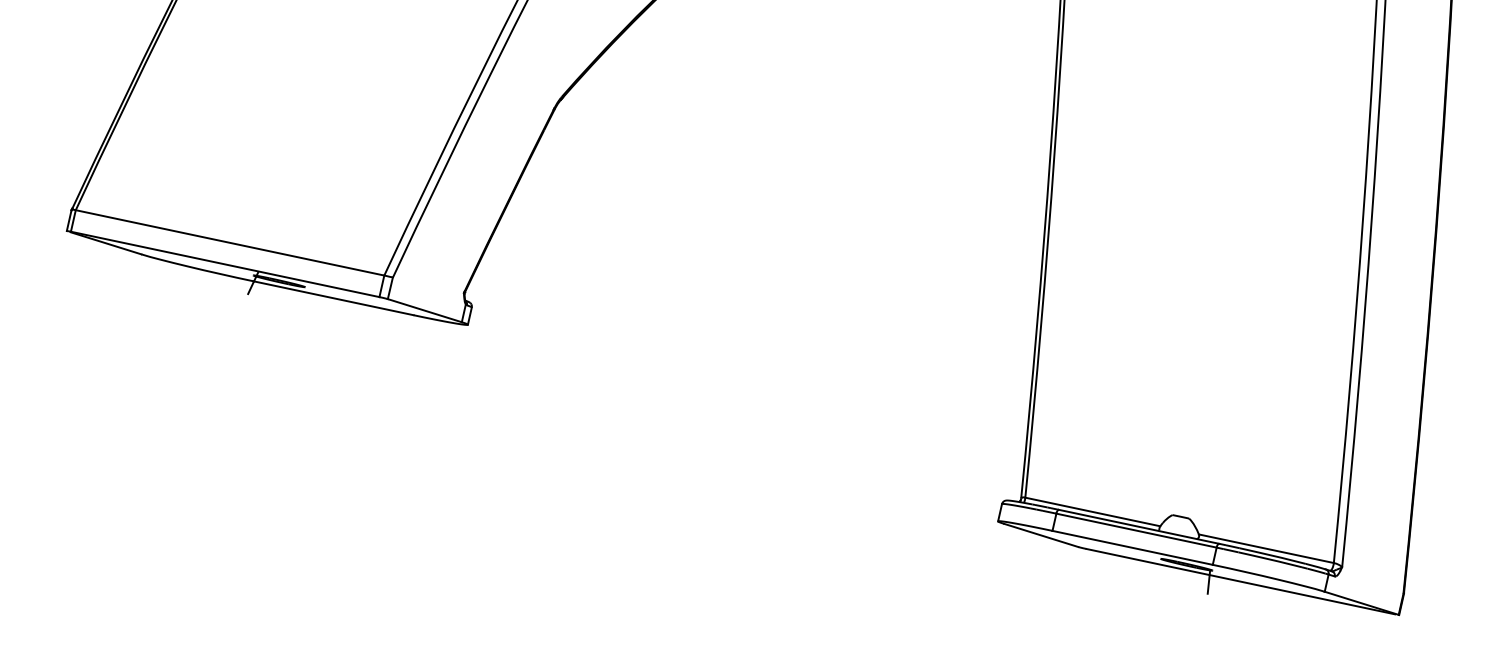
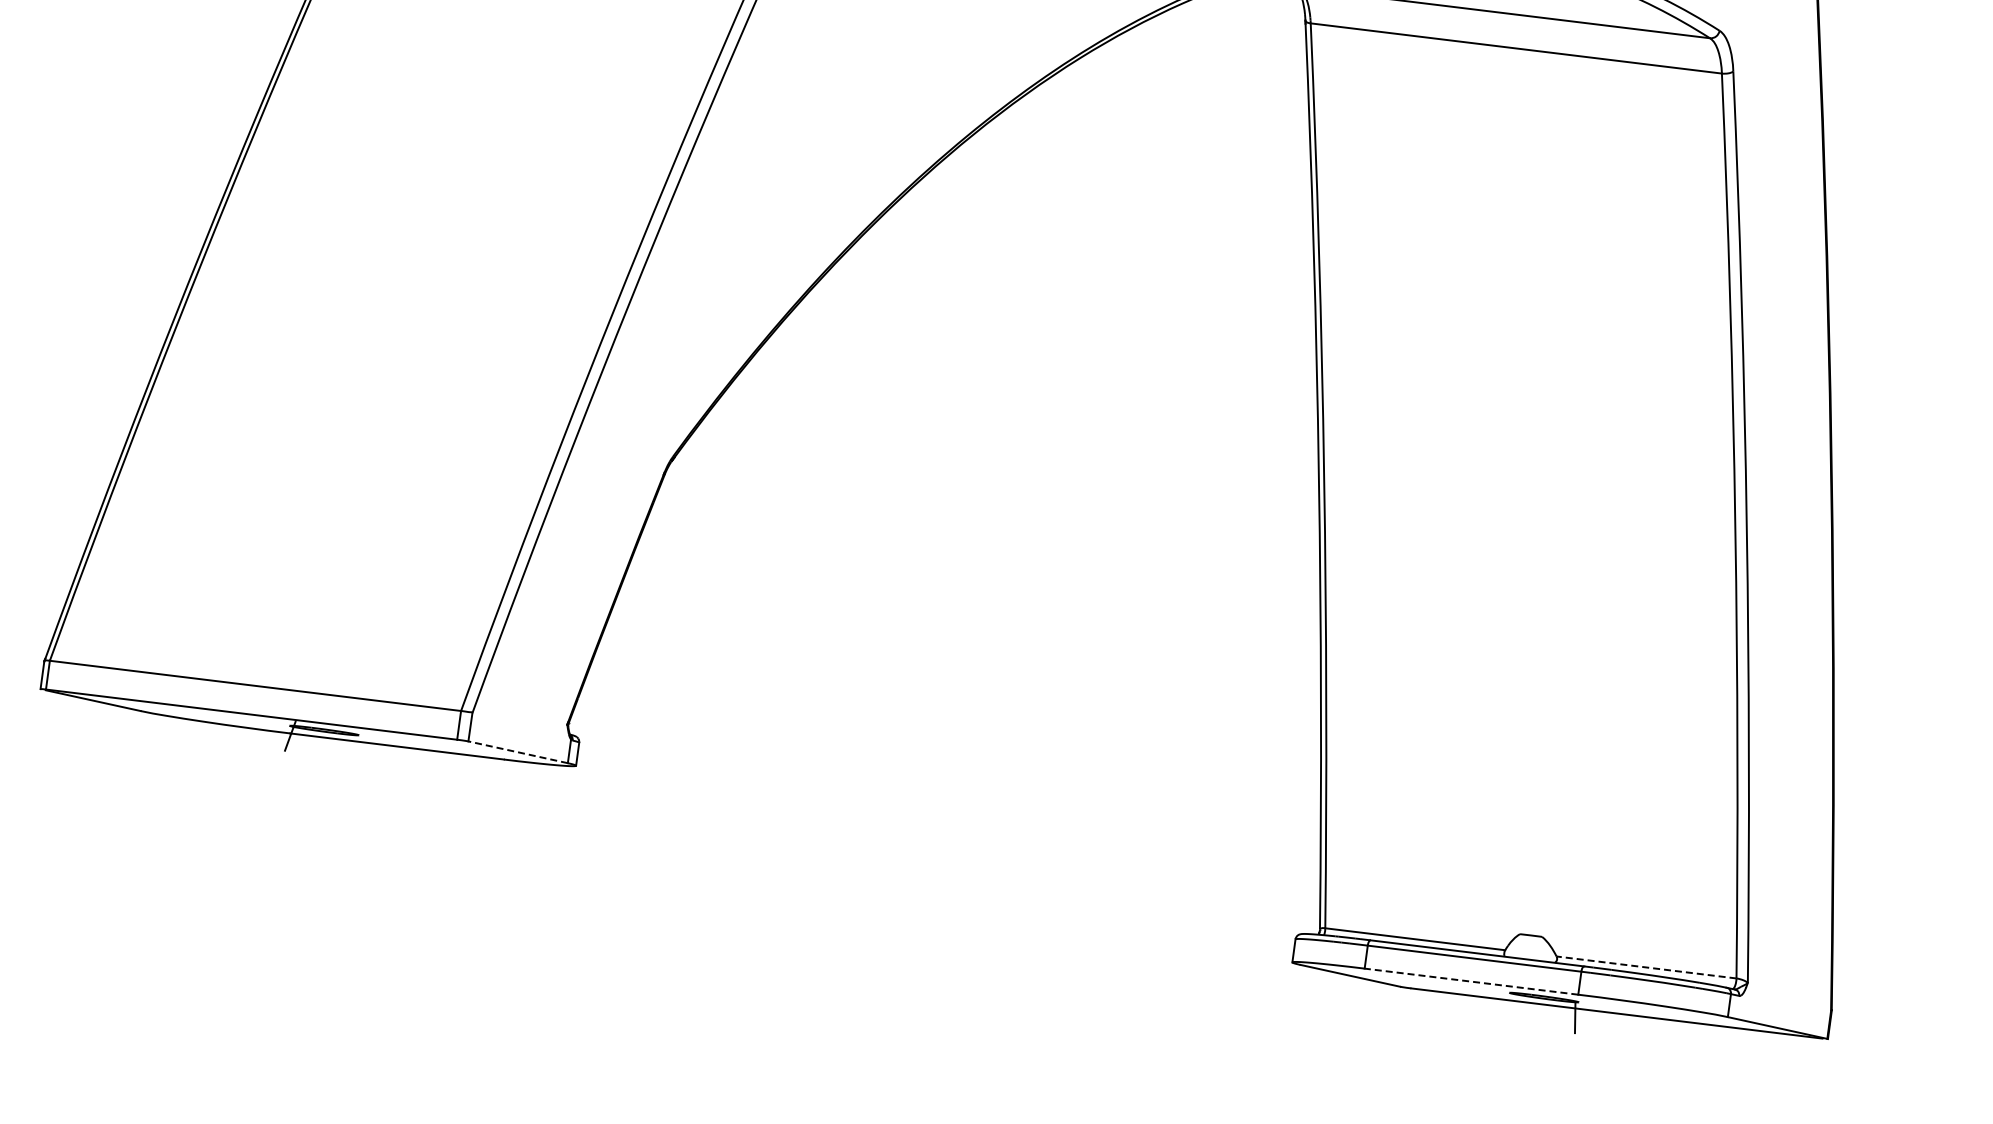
line: (425, 310) -> (518, 752), solid -> dashed
line: (1132, 547) -> (1471, 981), solid -> dashed
line: (1266, 548) -> (1646, 967), solid -> dashed

